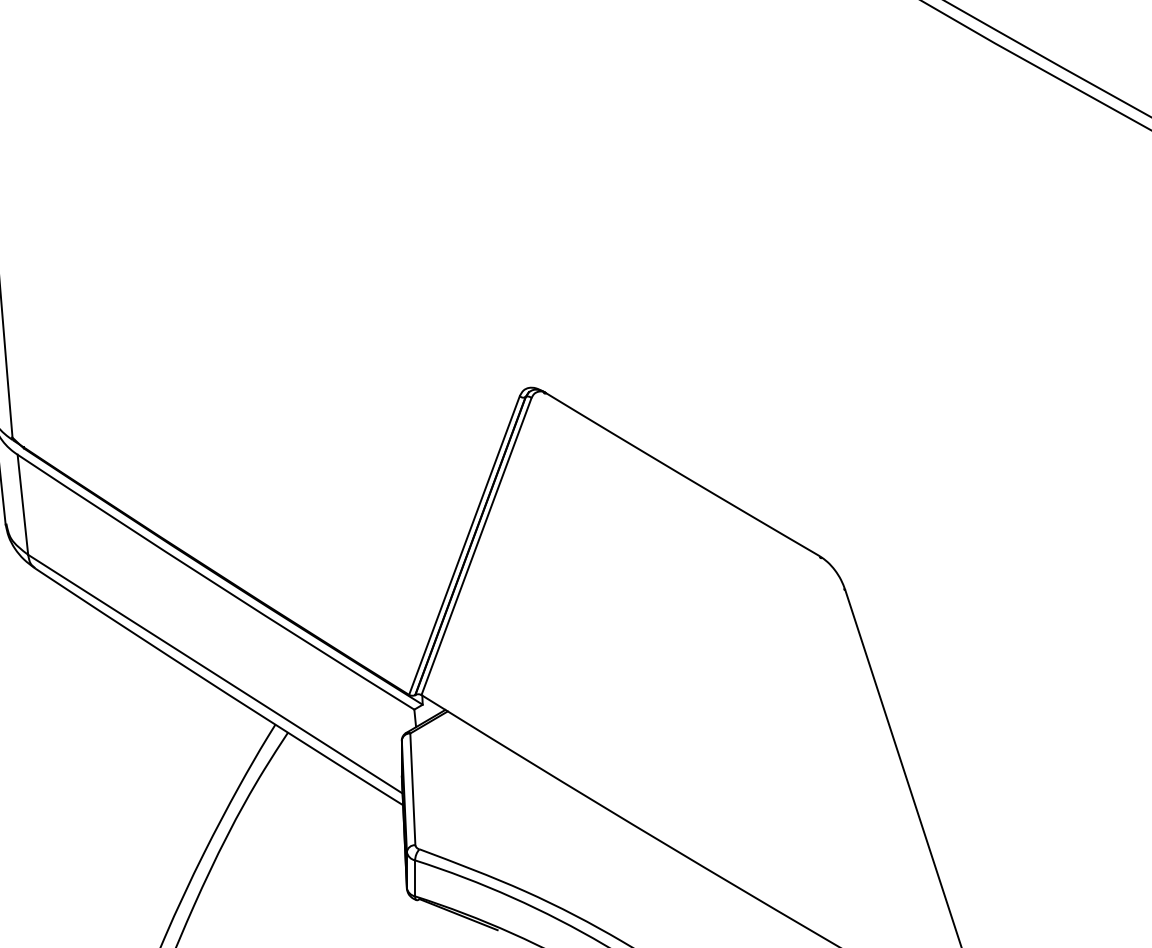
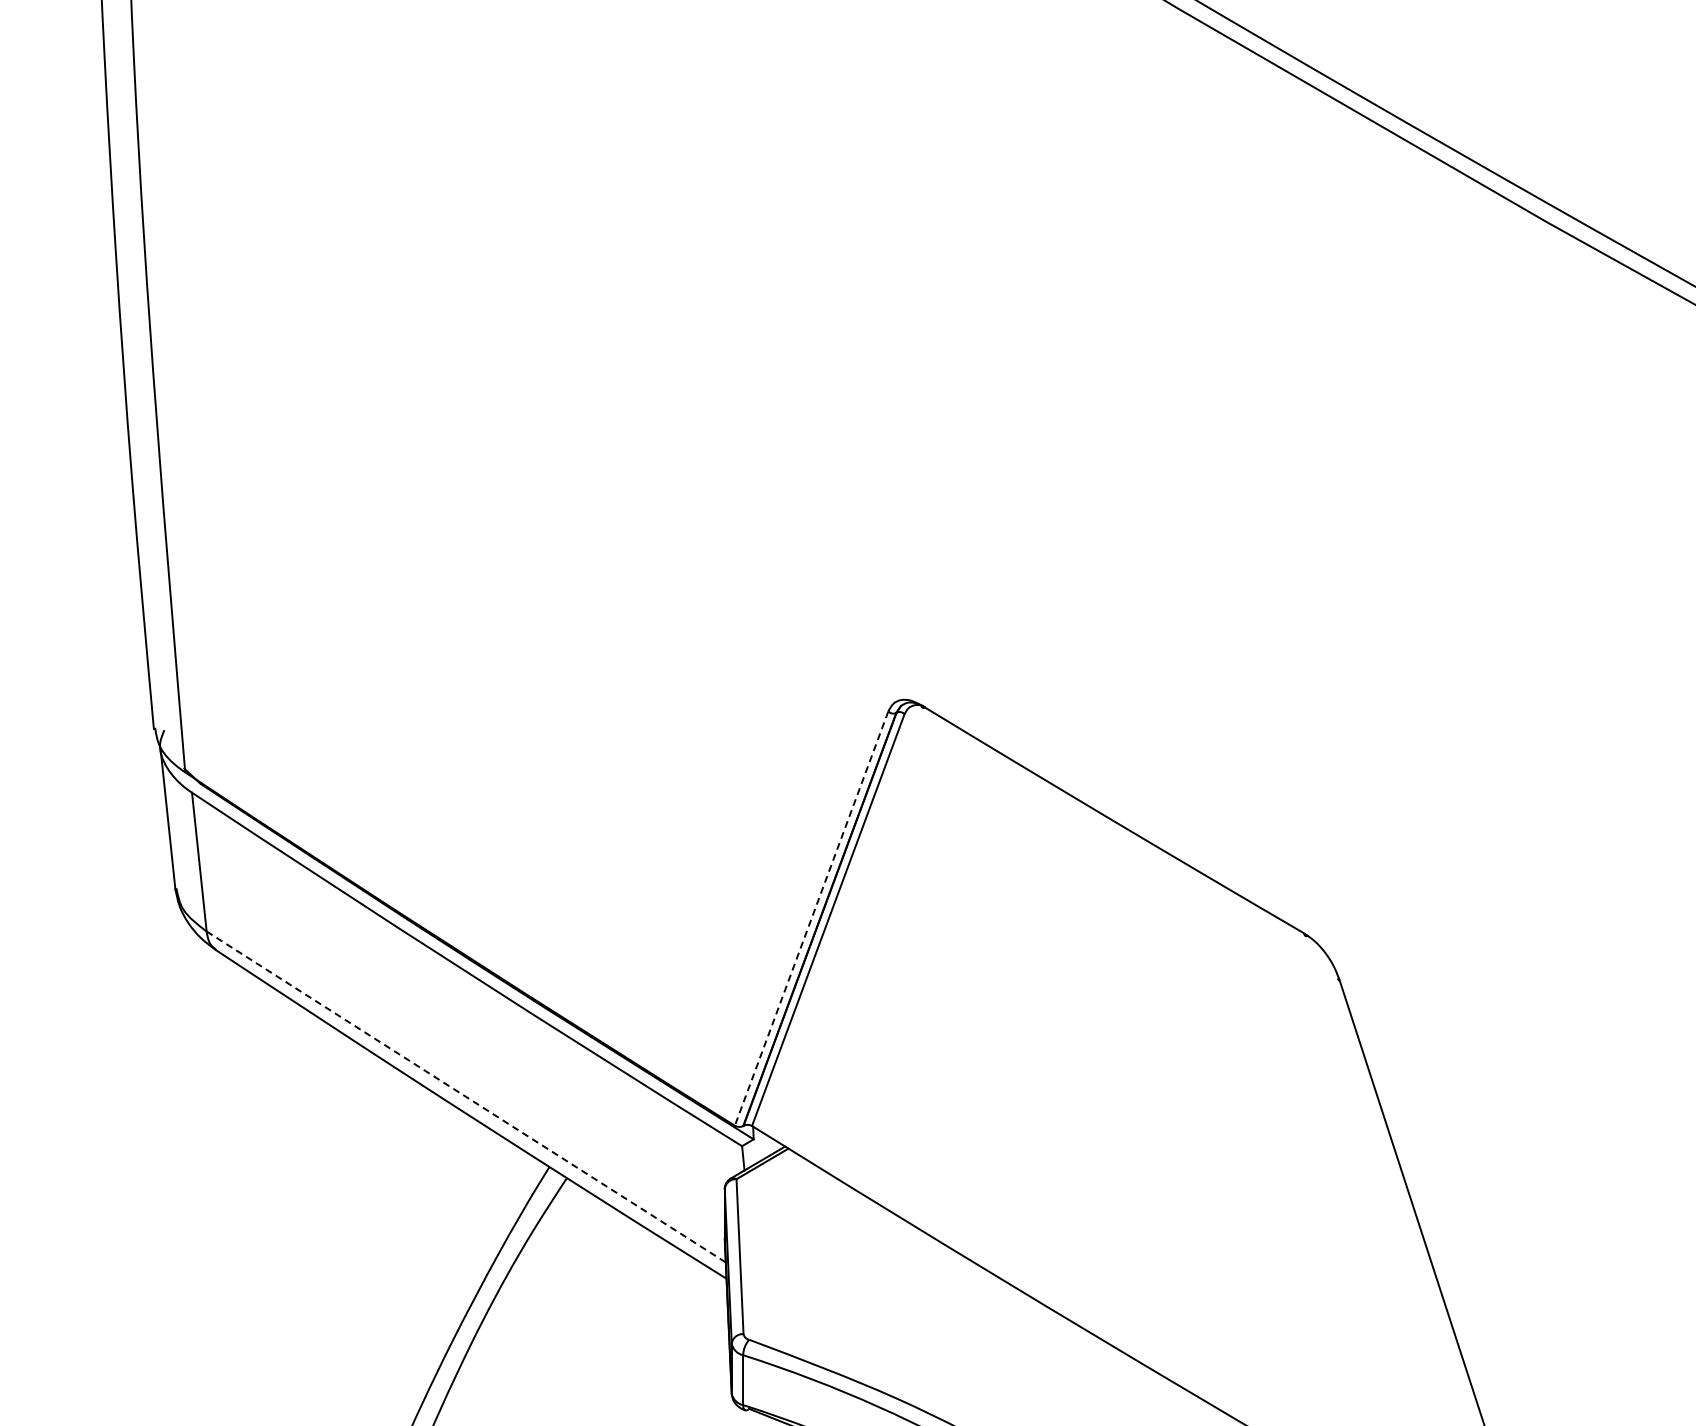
line: (464, 545) -> (811, 918), solid -> dashed
line: (215, 673) -> (466, 1096), solid -> dashed

